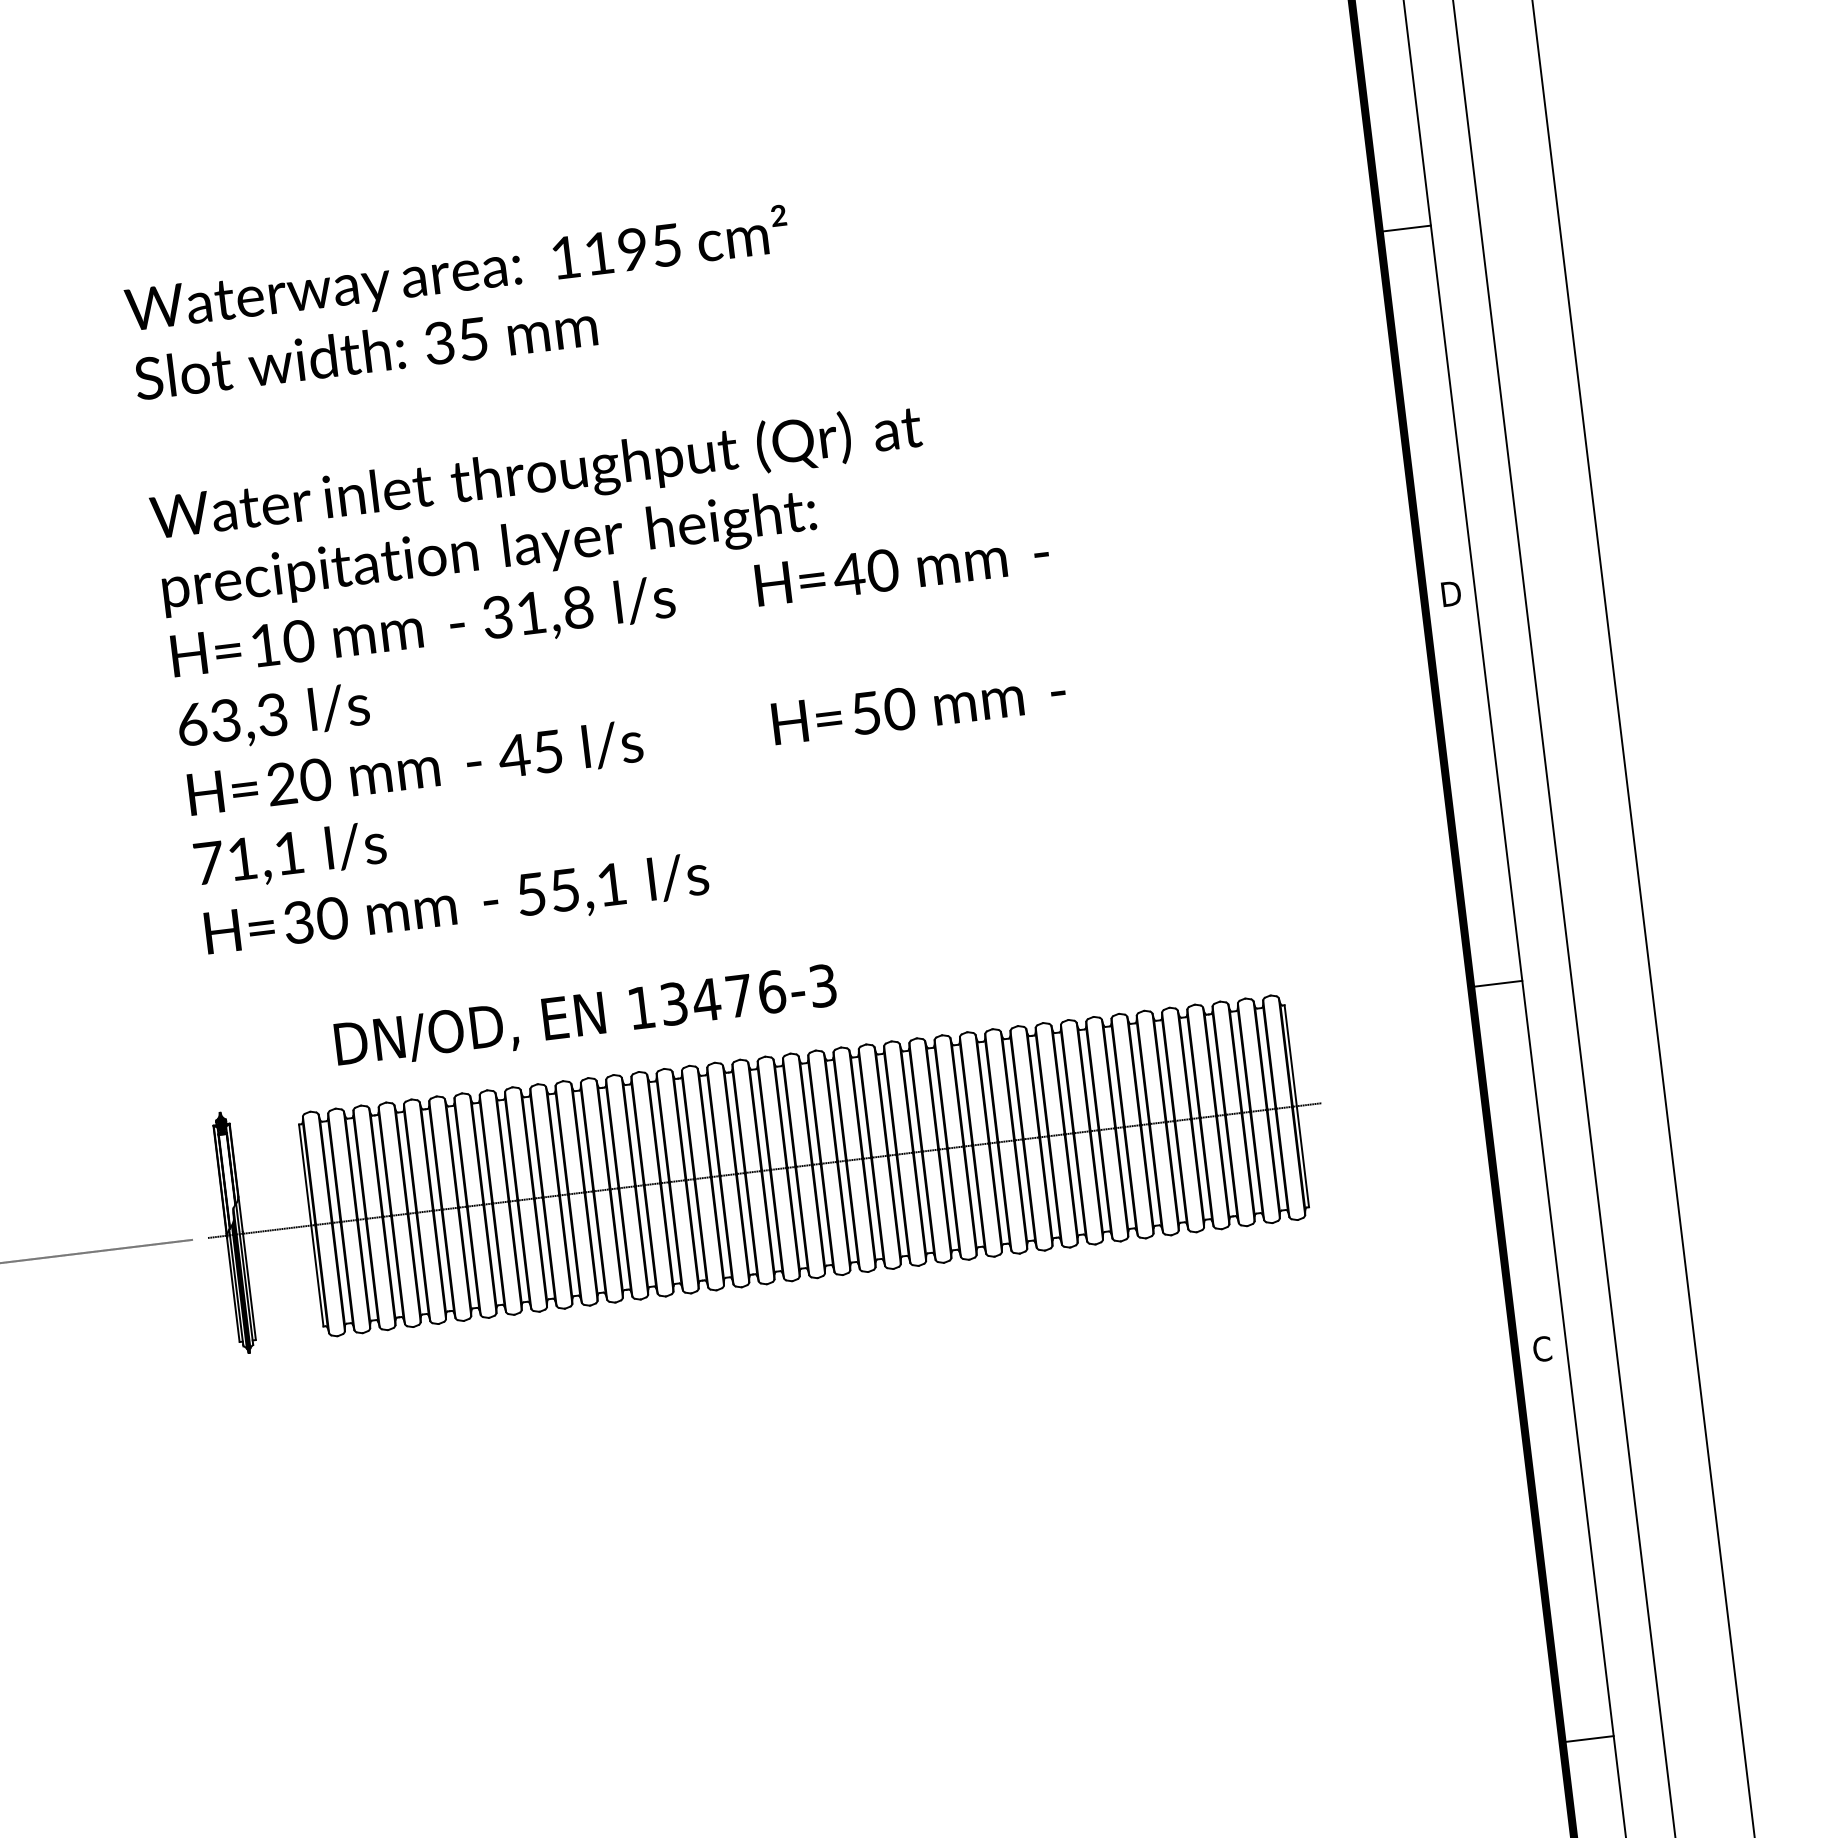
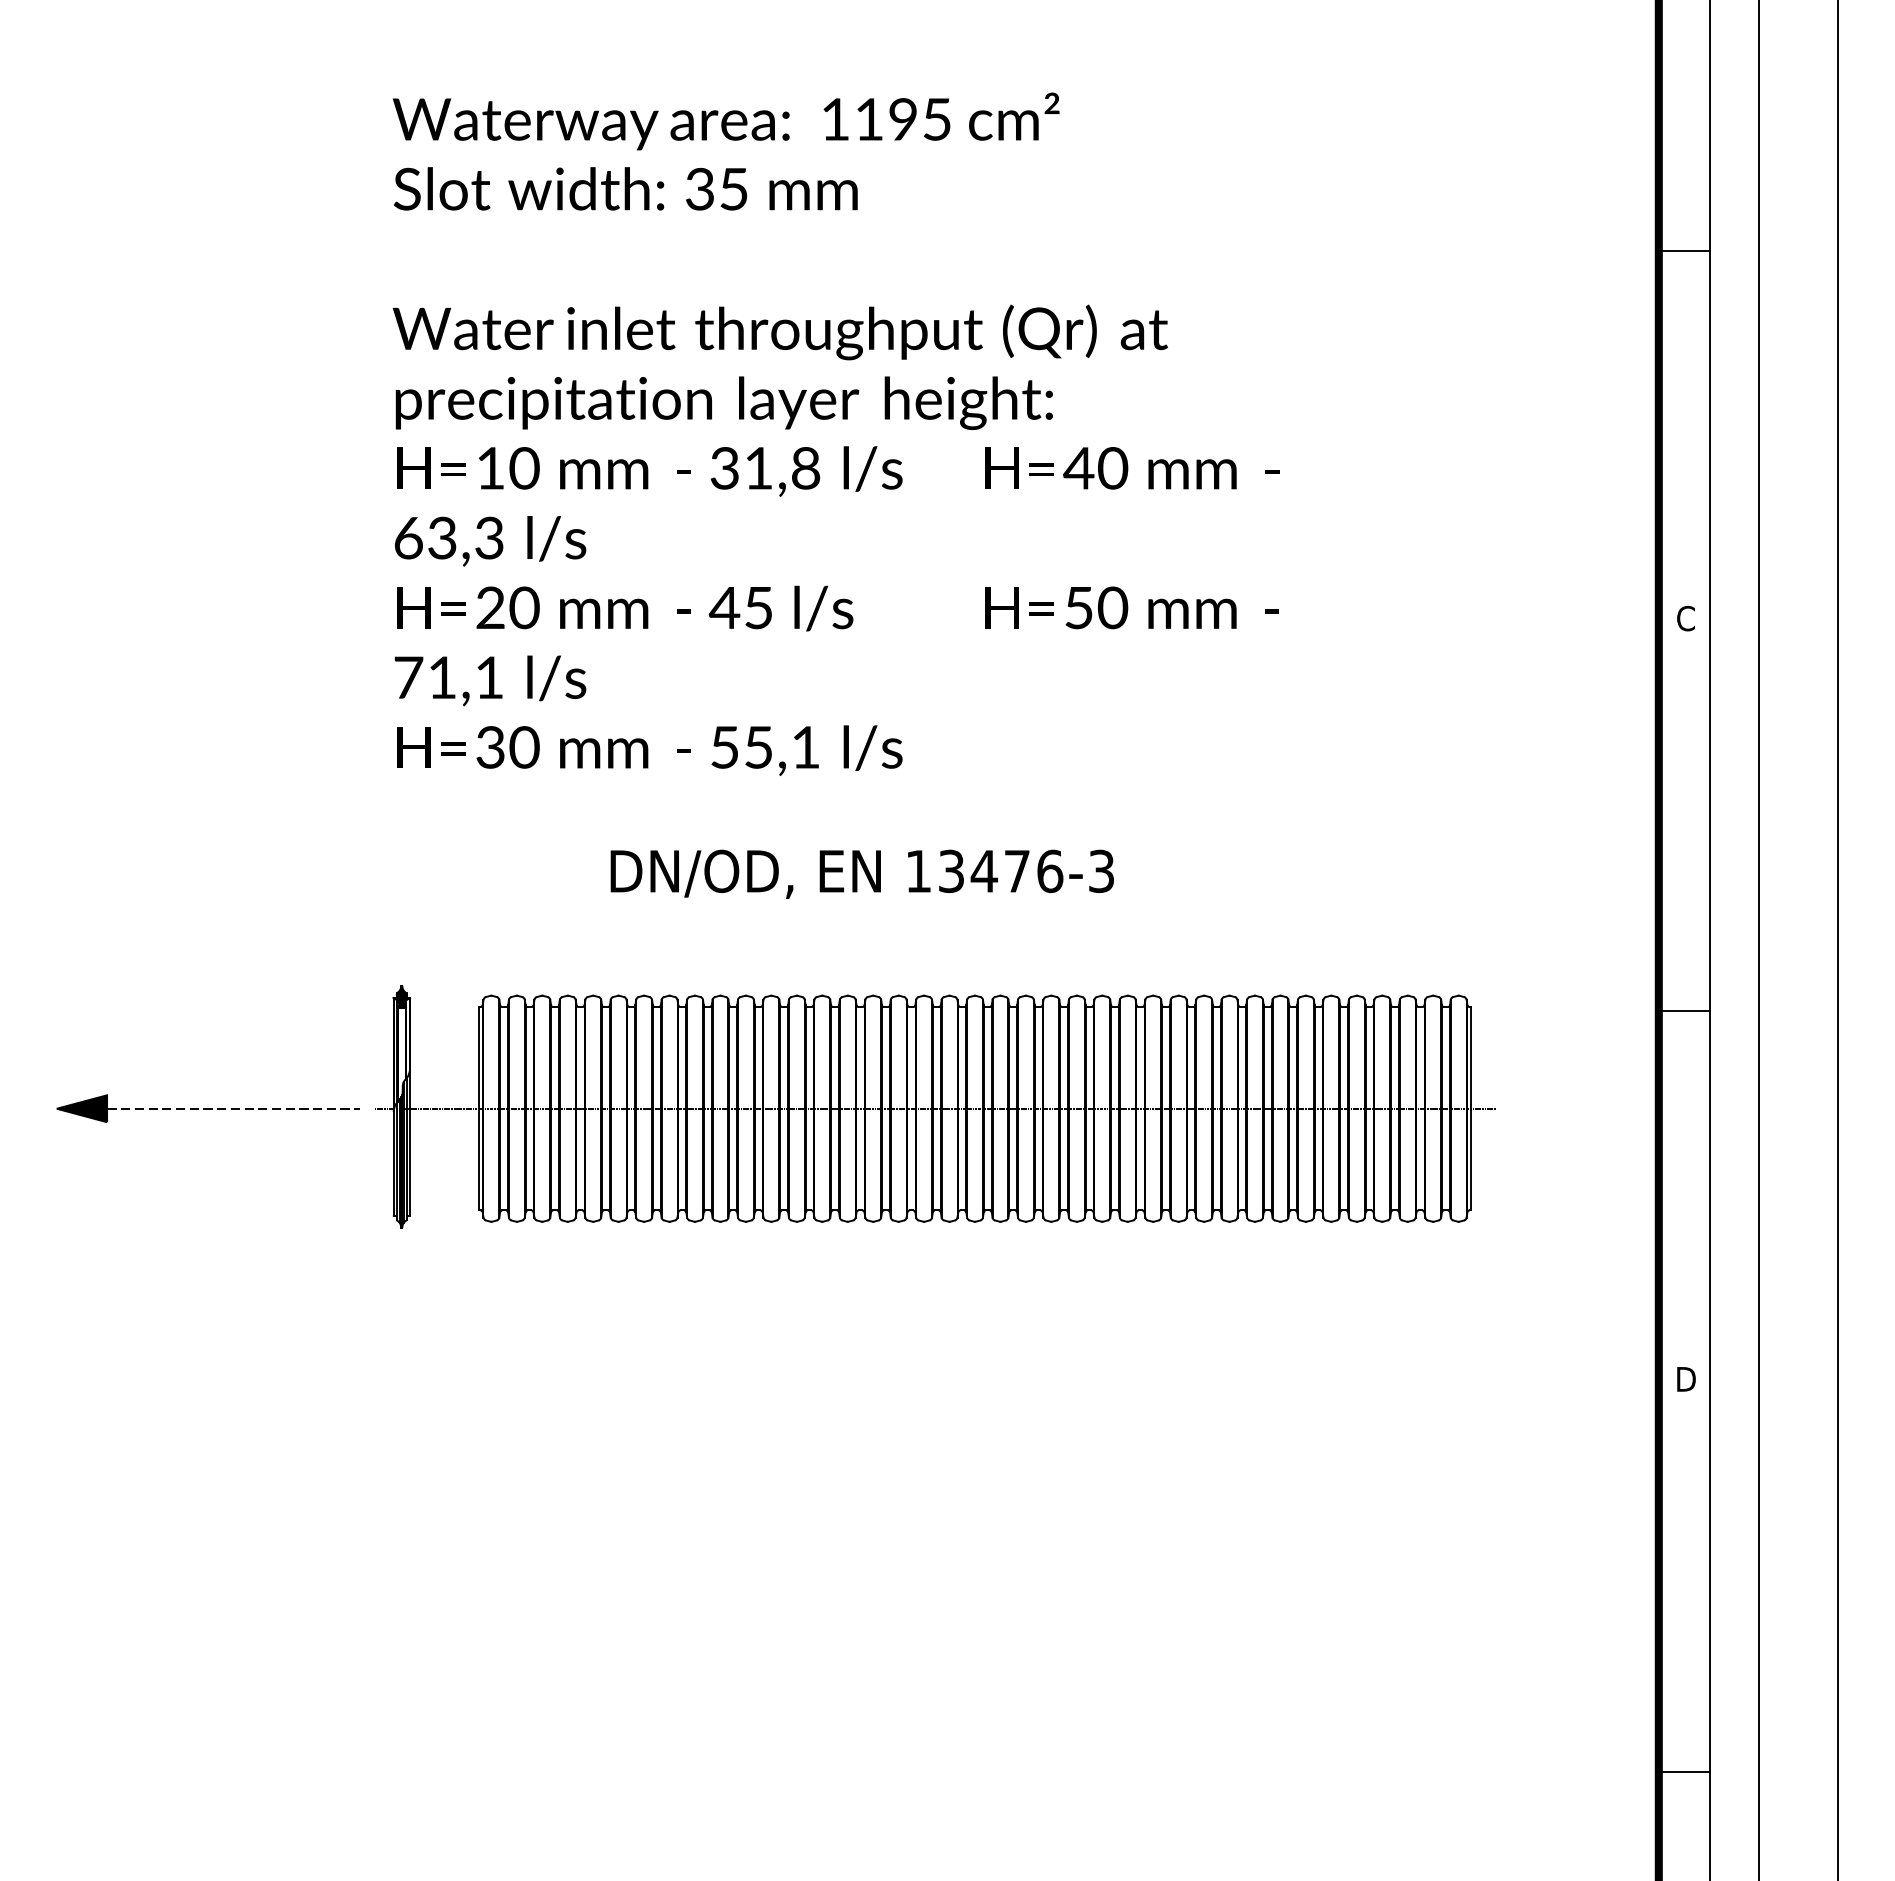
text: (603, 569) -> (835, 433), moved
text: (1451, 593) -> (1686, 618), D -> C
text: (584, 1016) -> (861, 873), moved
text: (1542, 1349) -> (1686, 1379), C -> D

